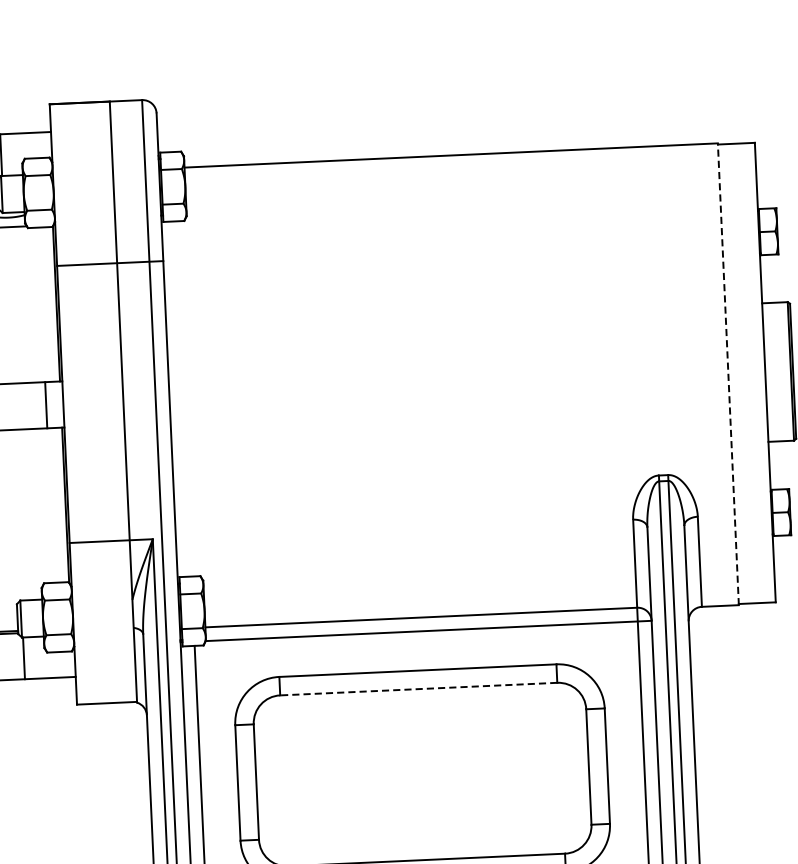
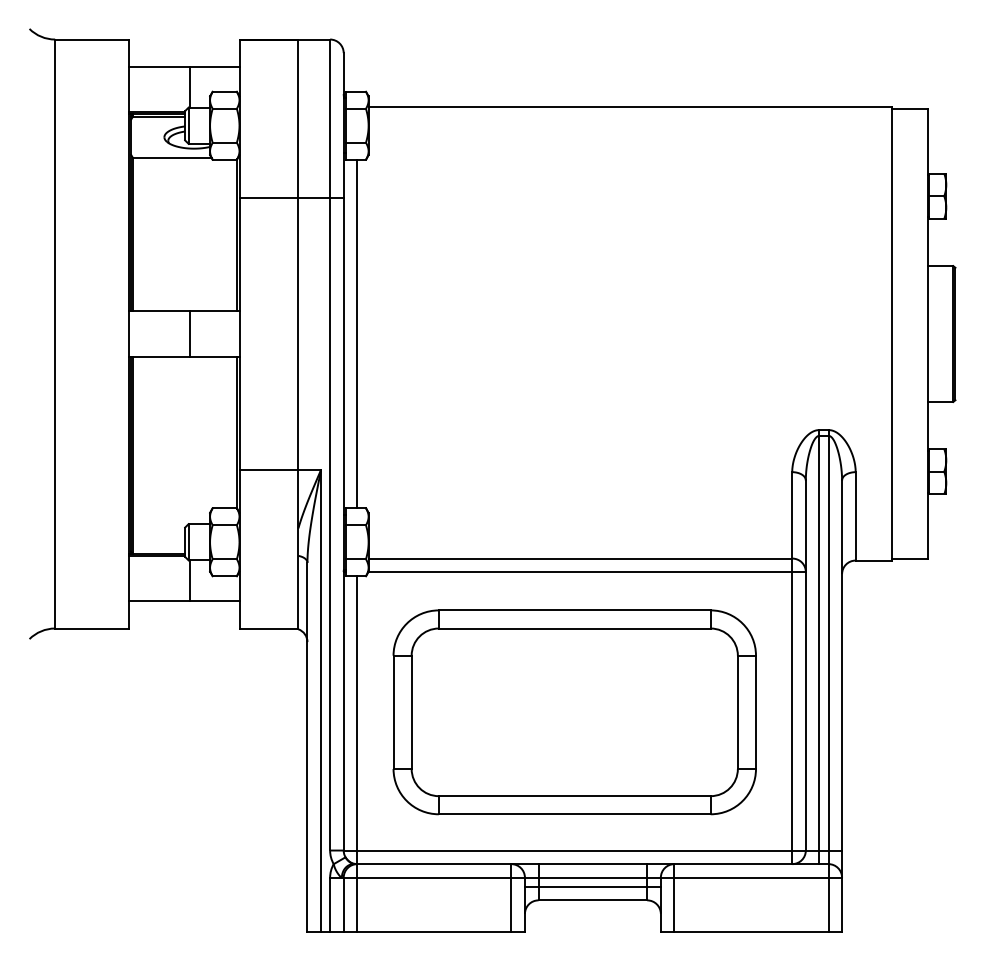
line: (727, 374) -> (891, 334), dashed -> solid
line: (183, 398) -> (357, 333), added
line: (46, 404) -> (189, 333), moved
line: (418, 689) -> (574, 628), dashed -> solid

